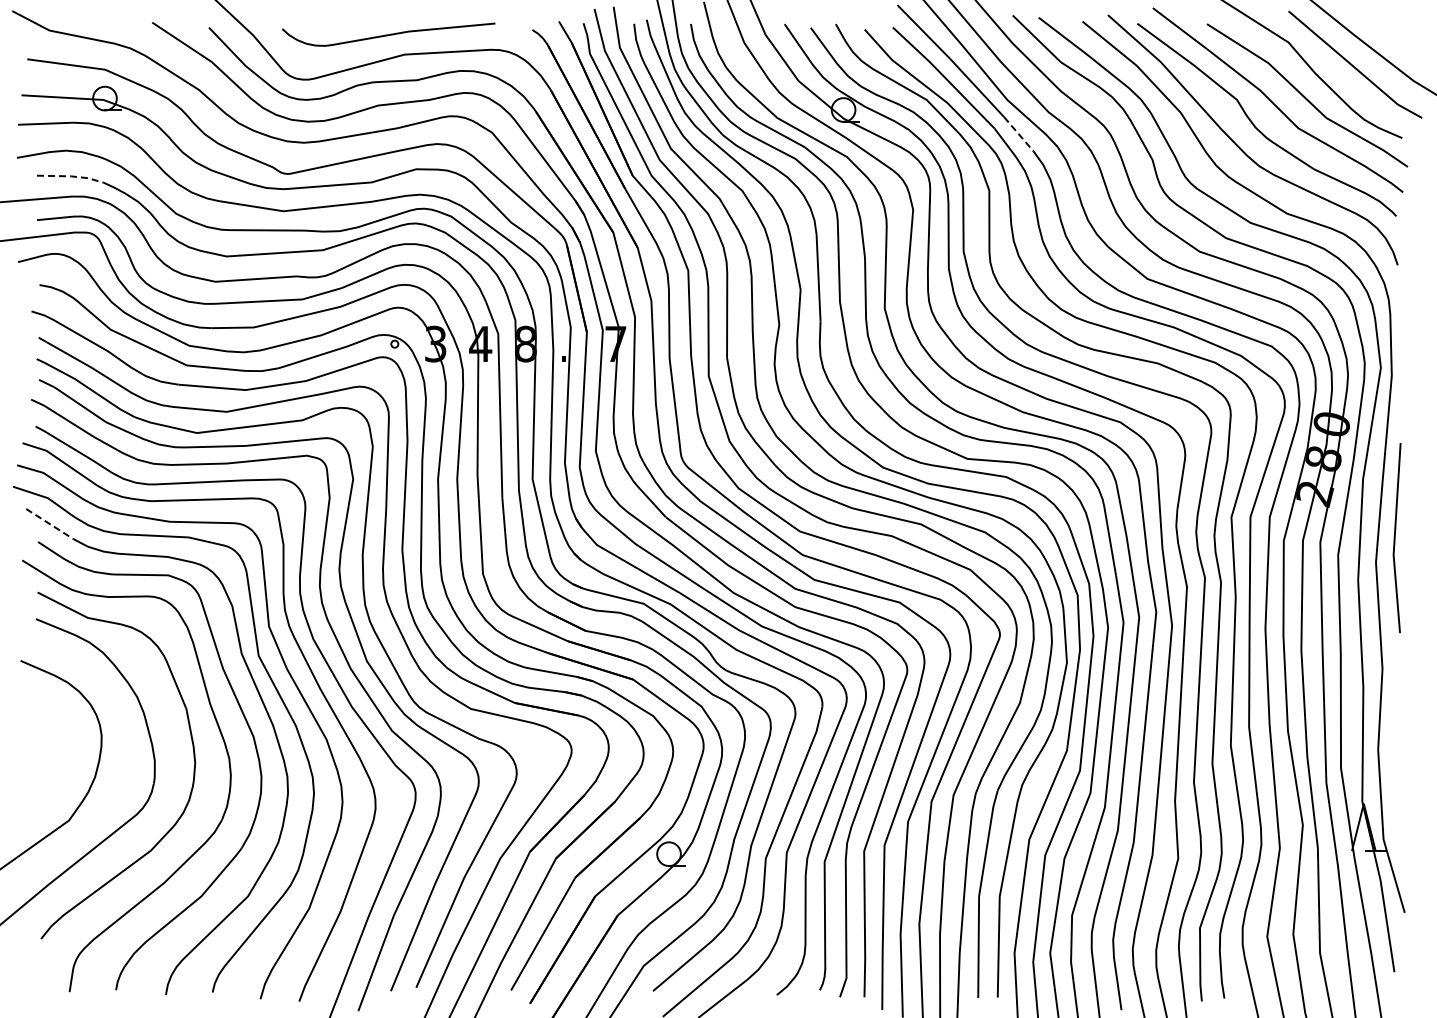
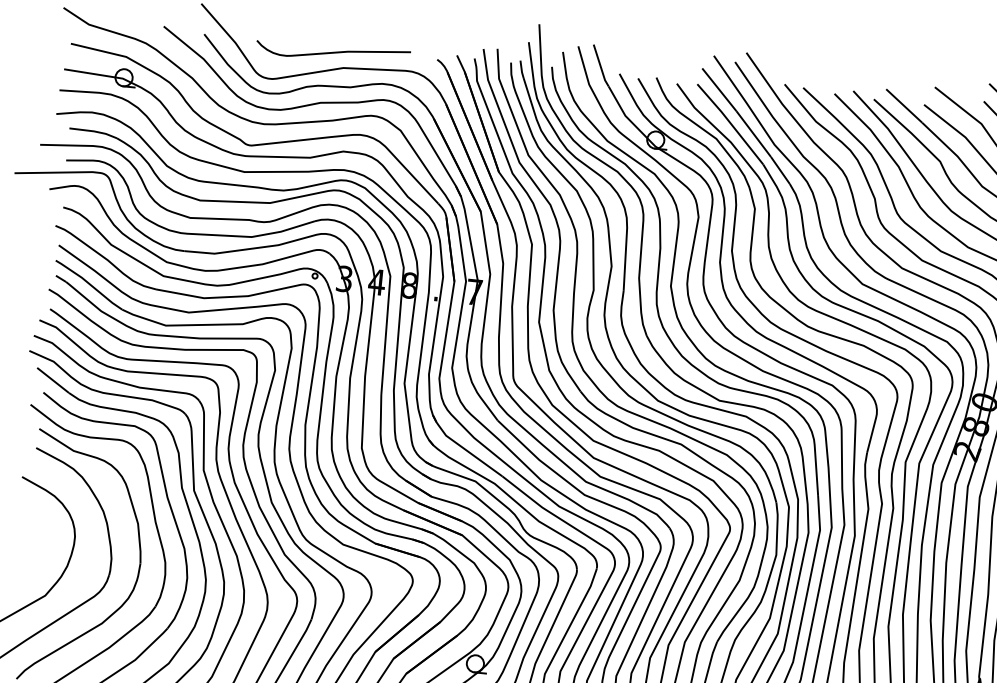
line: (1018, 134) -> (780, 170), dashed -> solid
line: (71, 176) -> (94, 131), dashed -> solid
line: (49, 524) -> (52, 380), dashed -> solid

